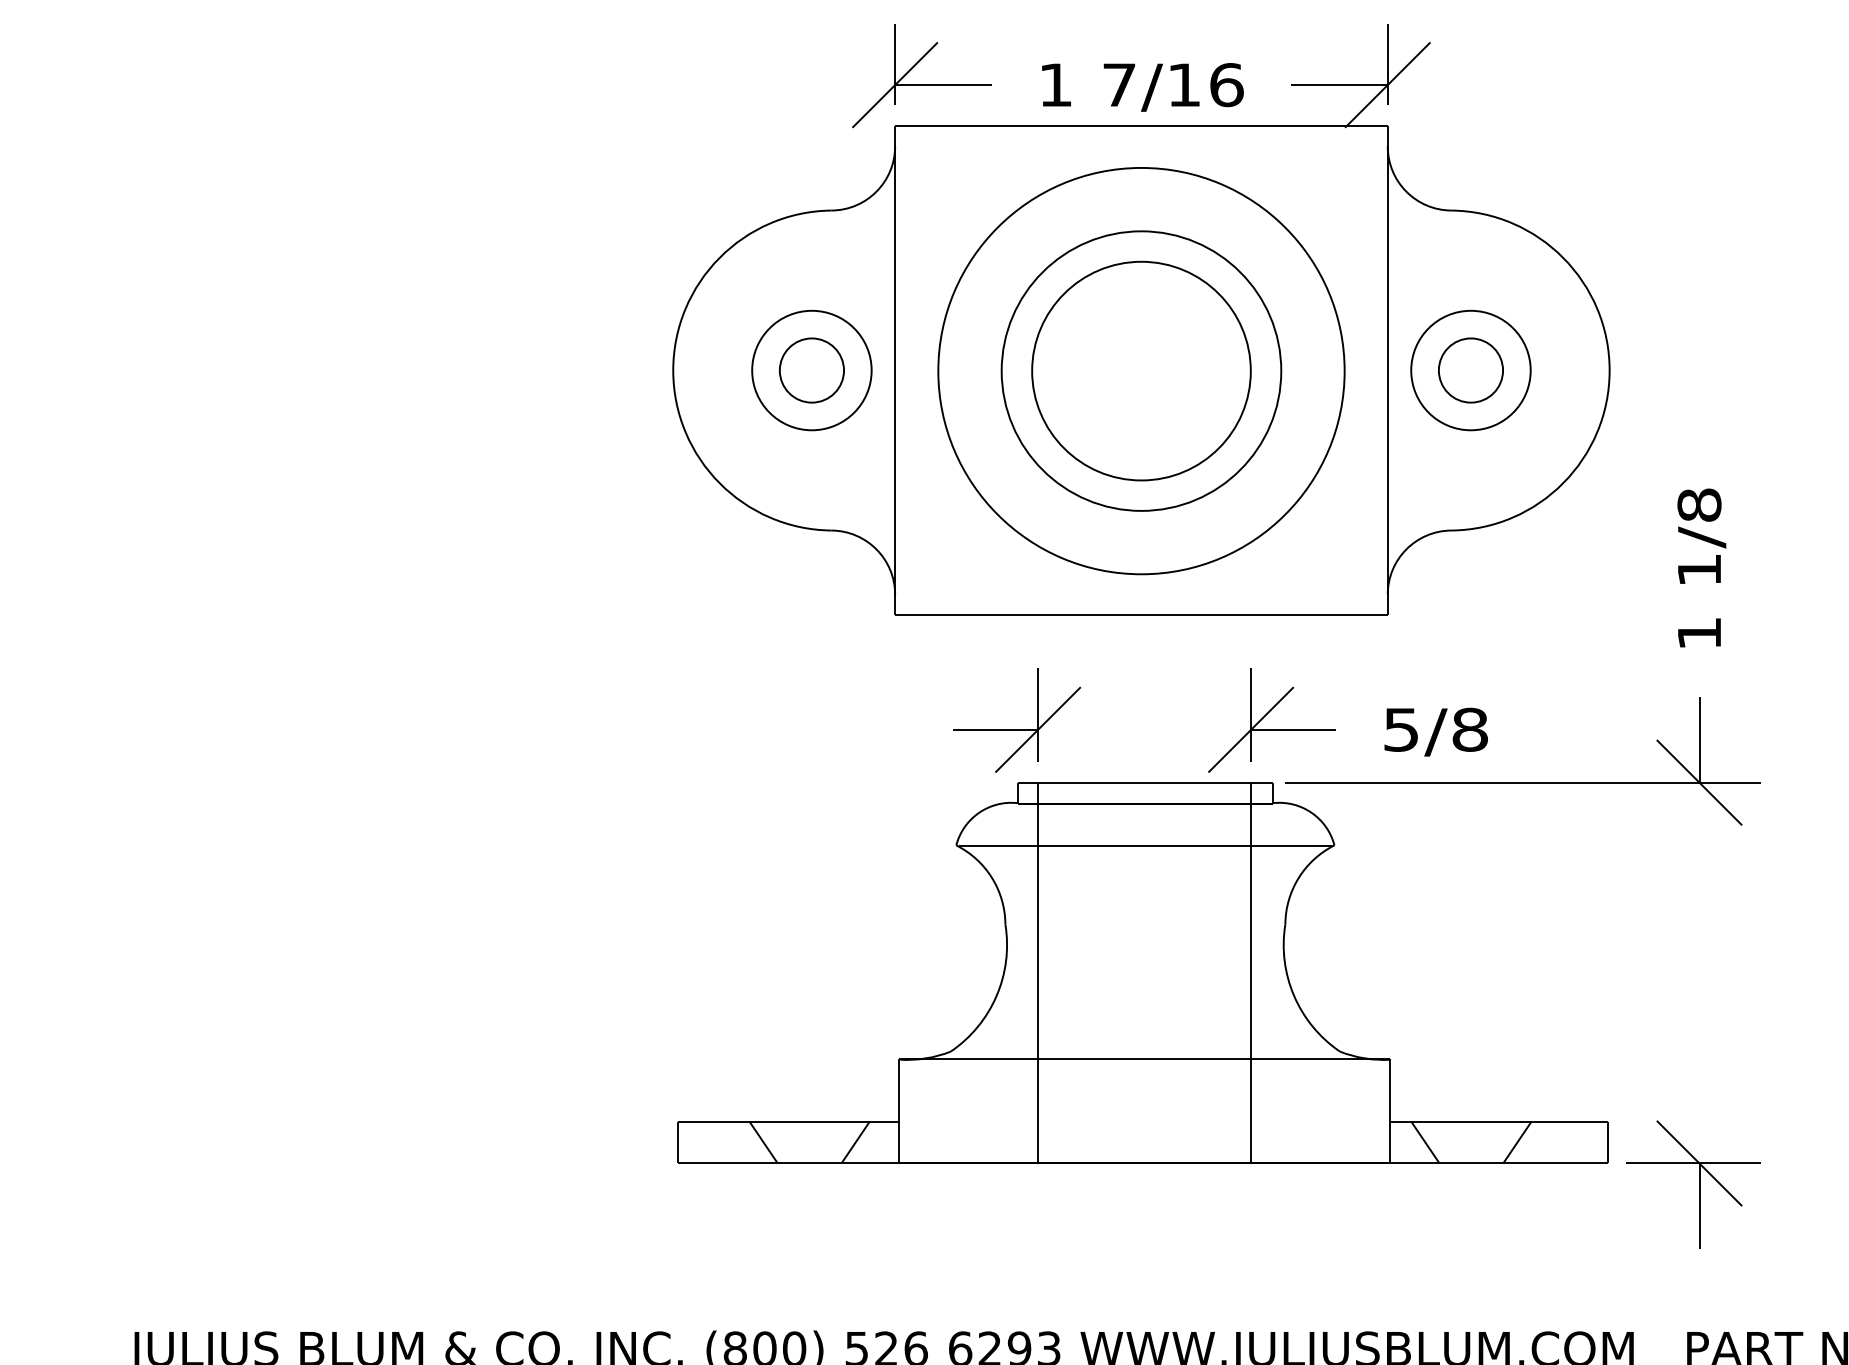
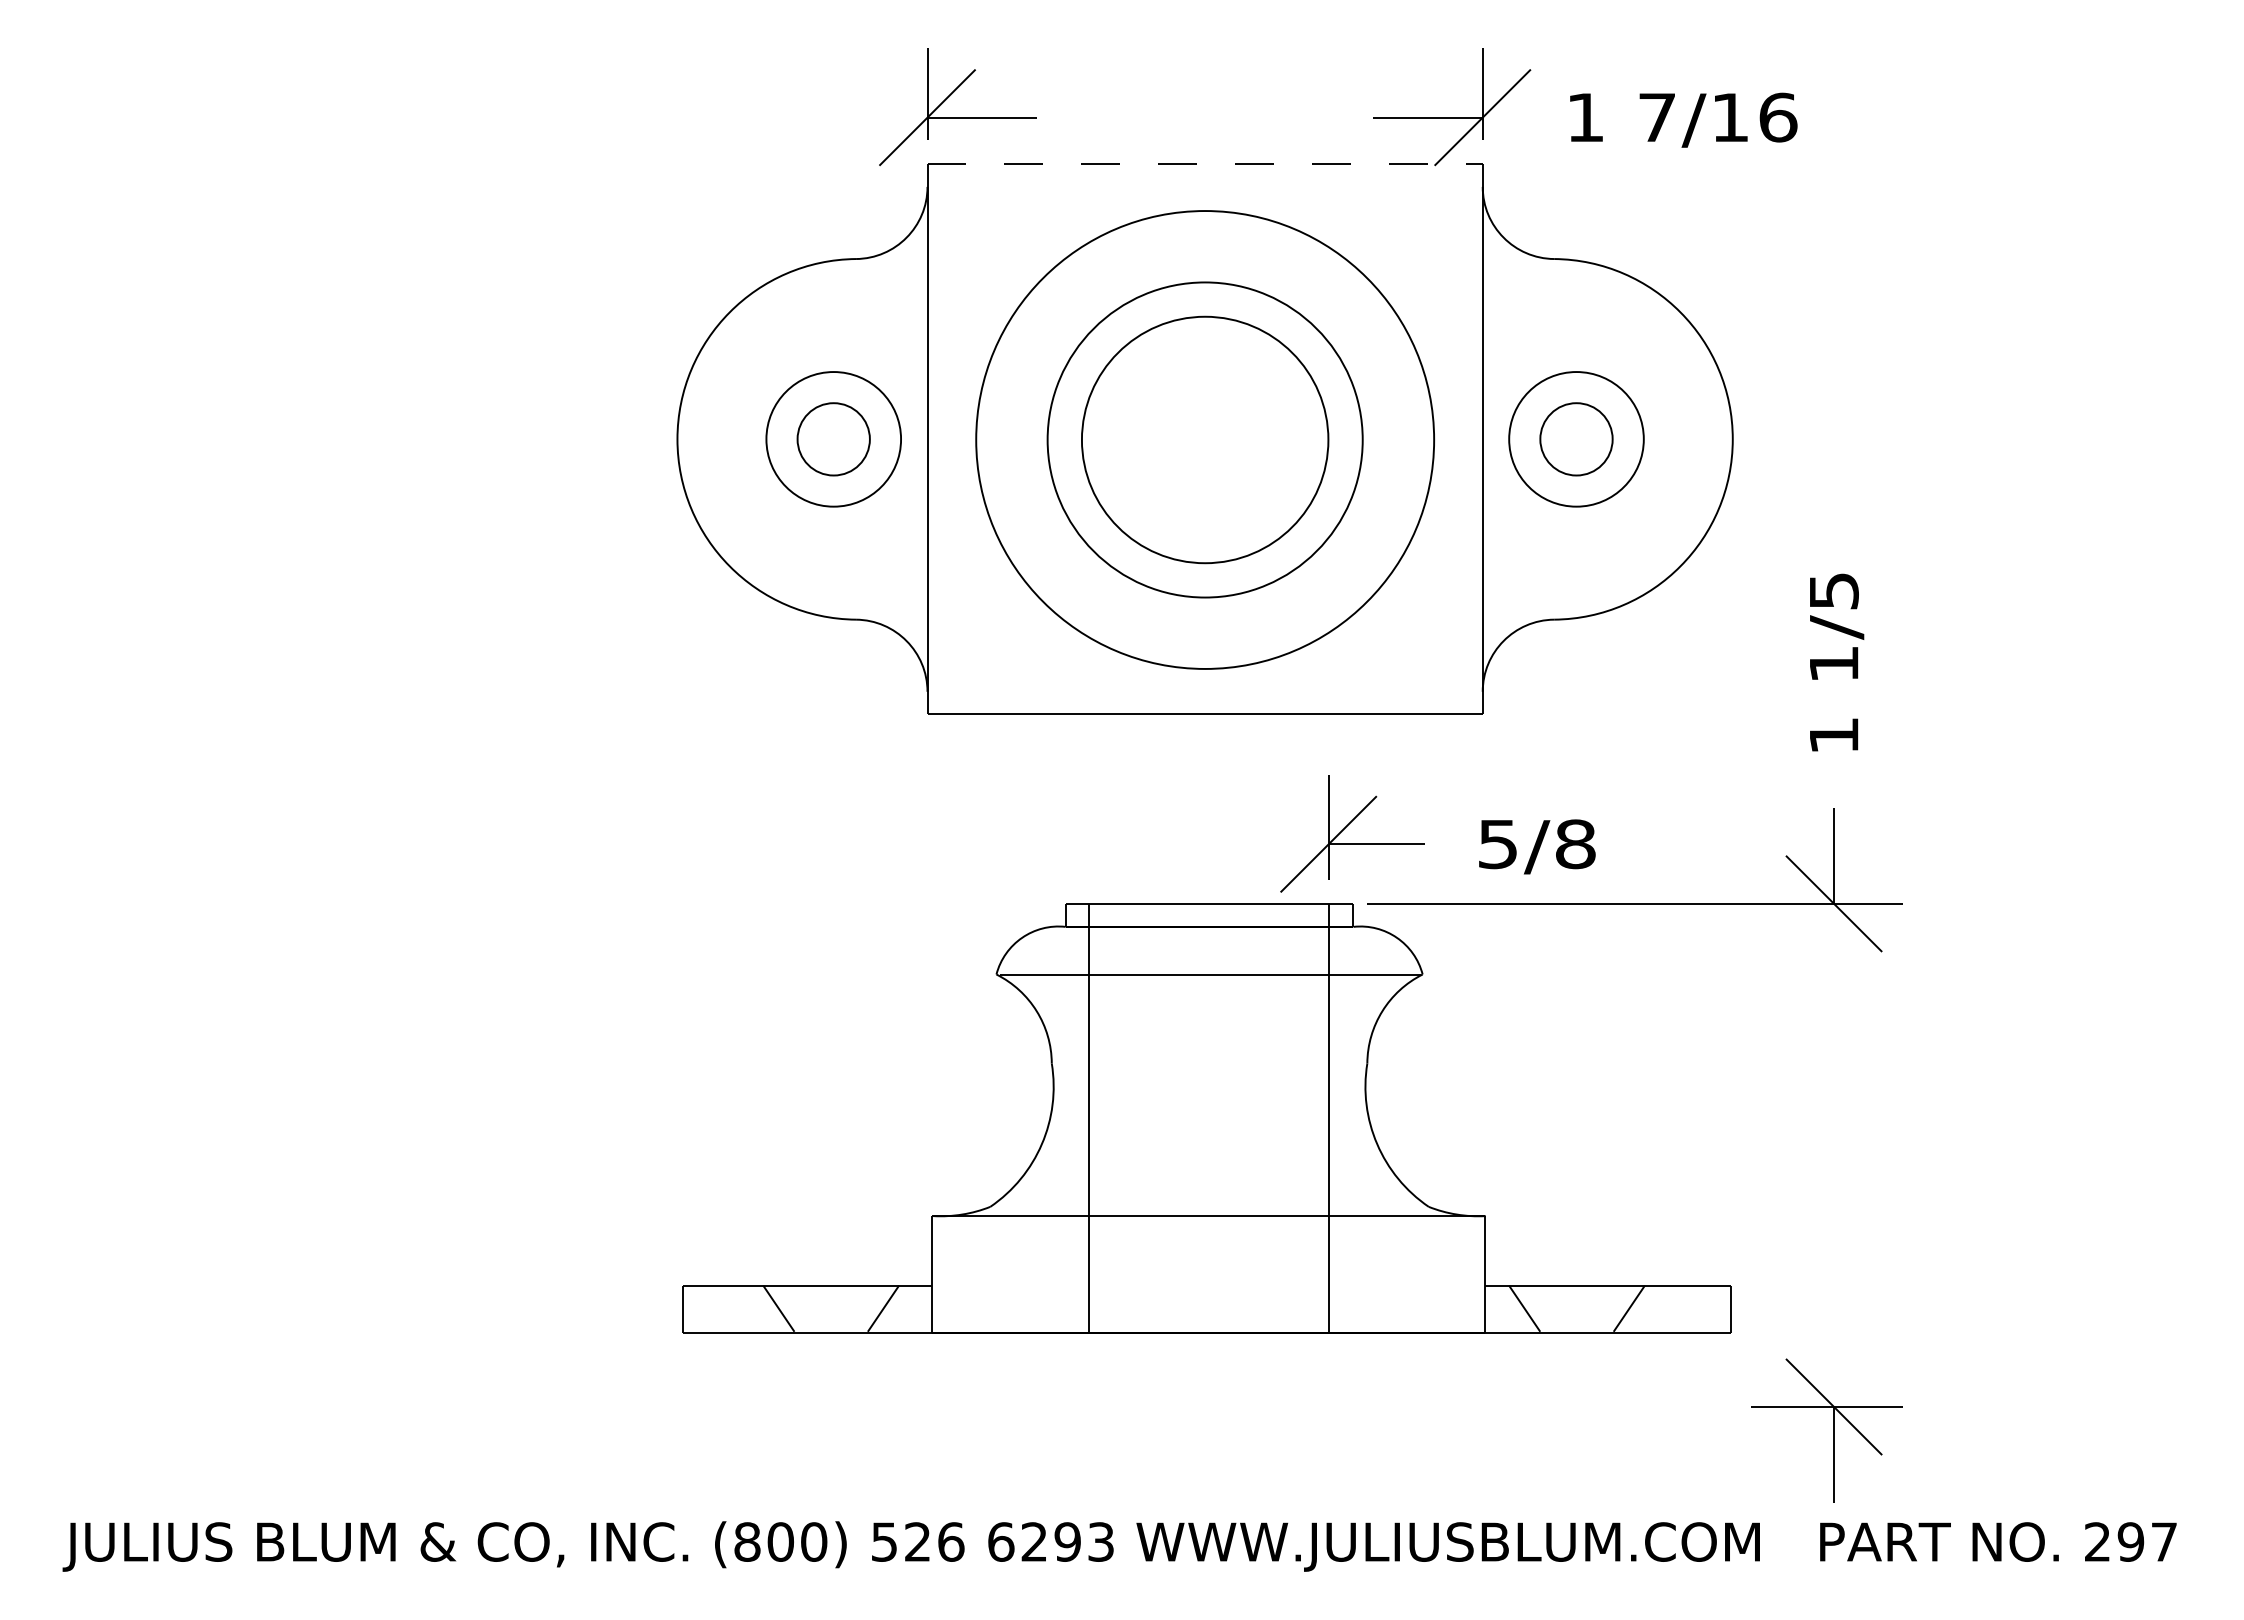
text: (1142, 86) -> (1683, 119), moved
line: (1141, 126) -> (1205, 164), solid -> dashed
text: (1698, 504) -> (1833, 590), 1/8 -> 1/5
part: (1016, 729) -> (1064, 843), removed
part: (1698, 1184) -> (1833, 1430), moved

